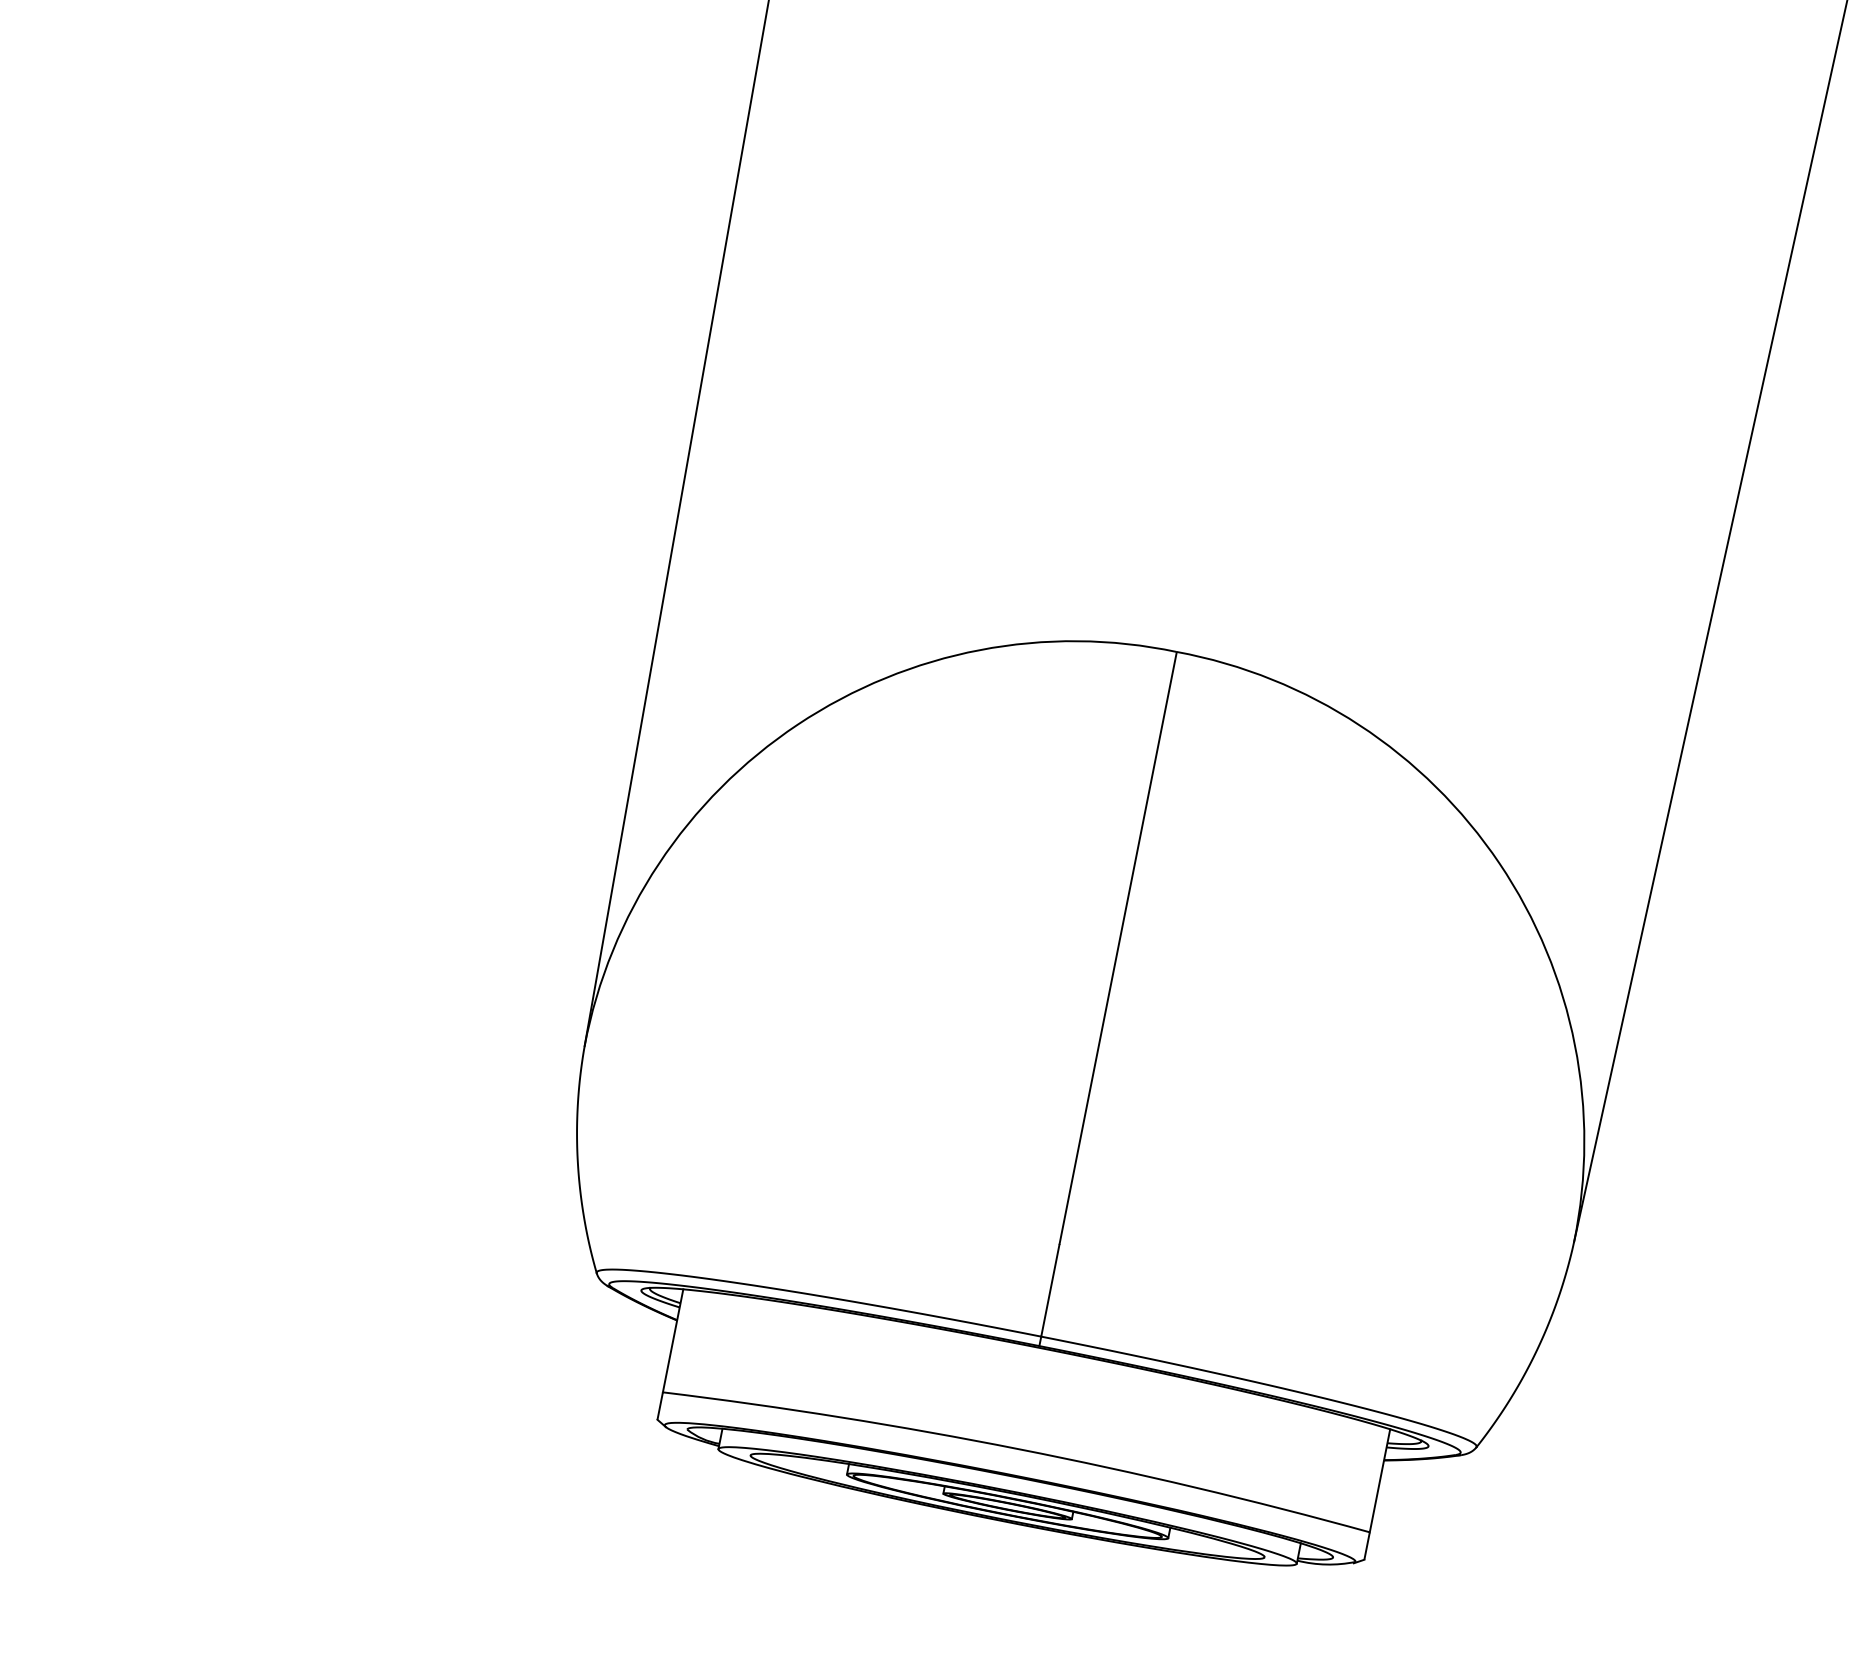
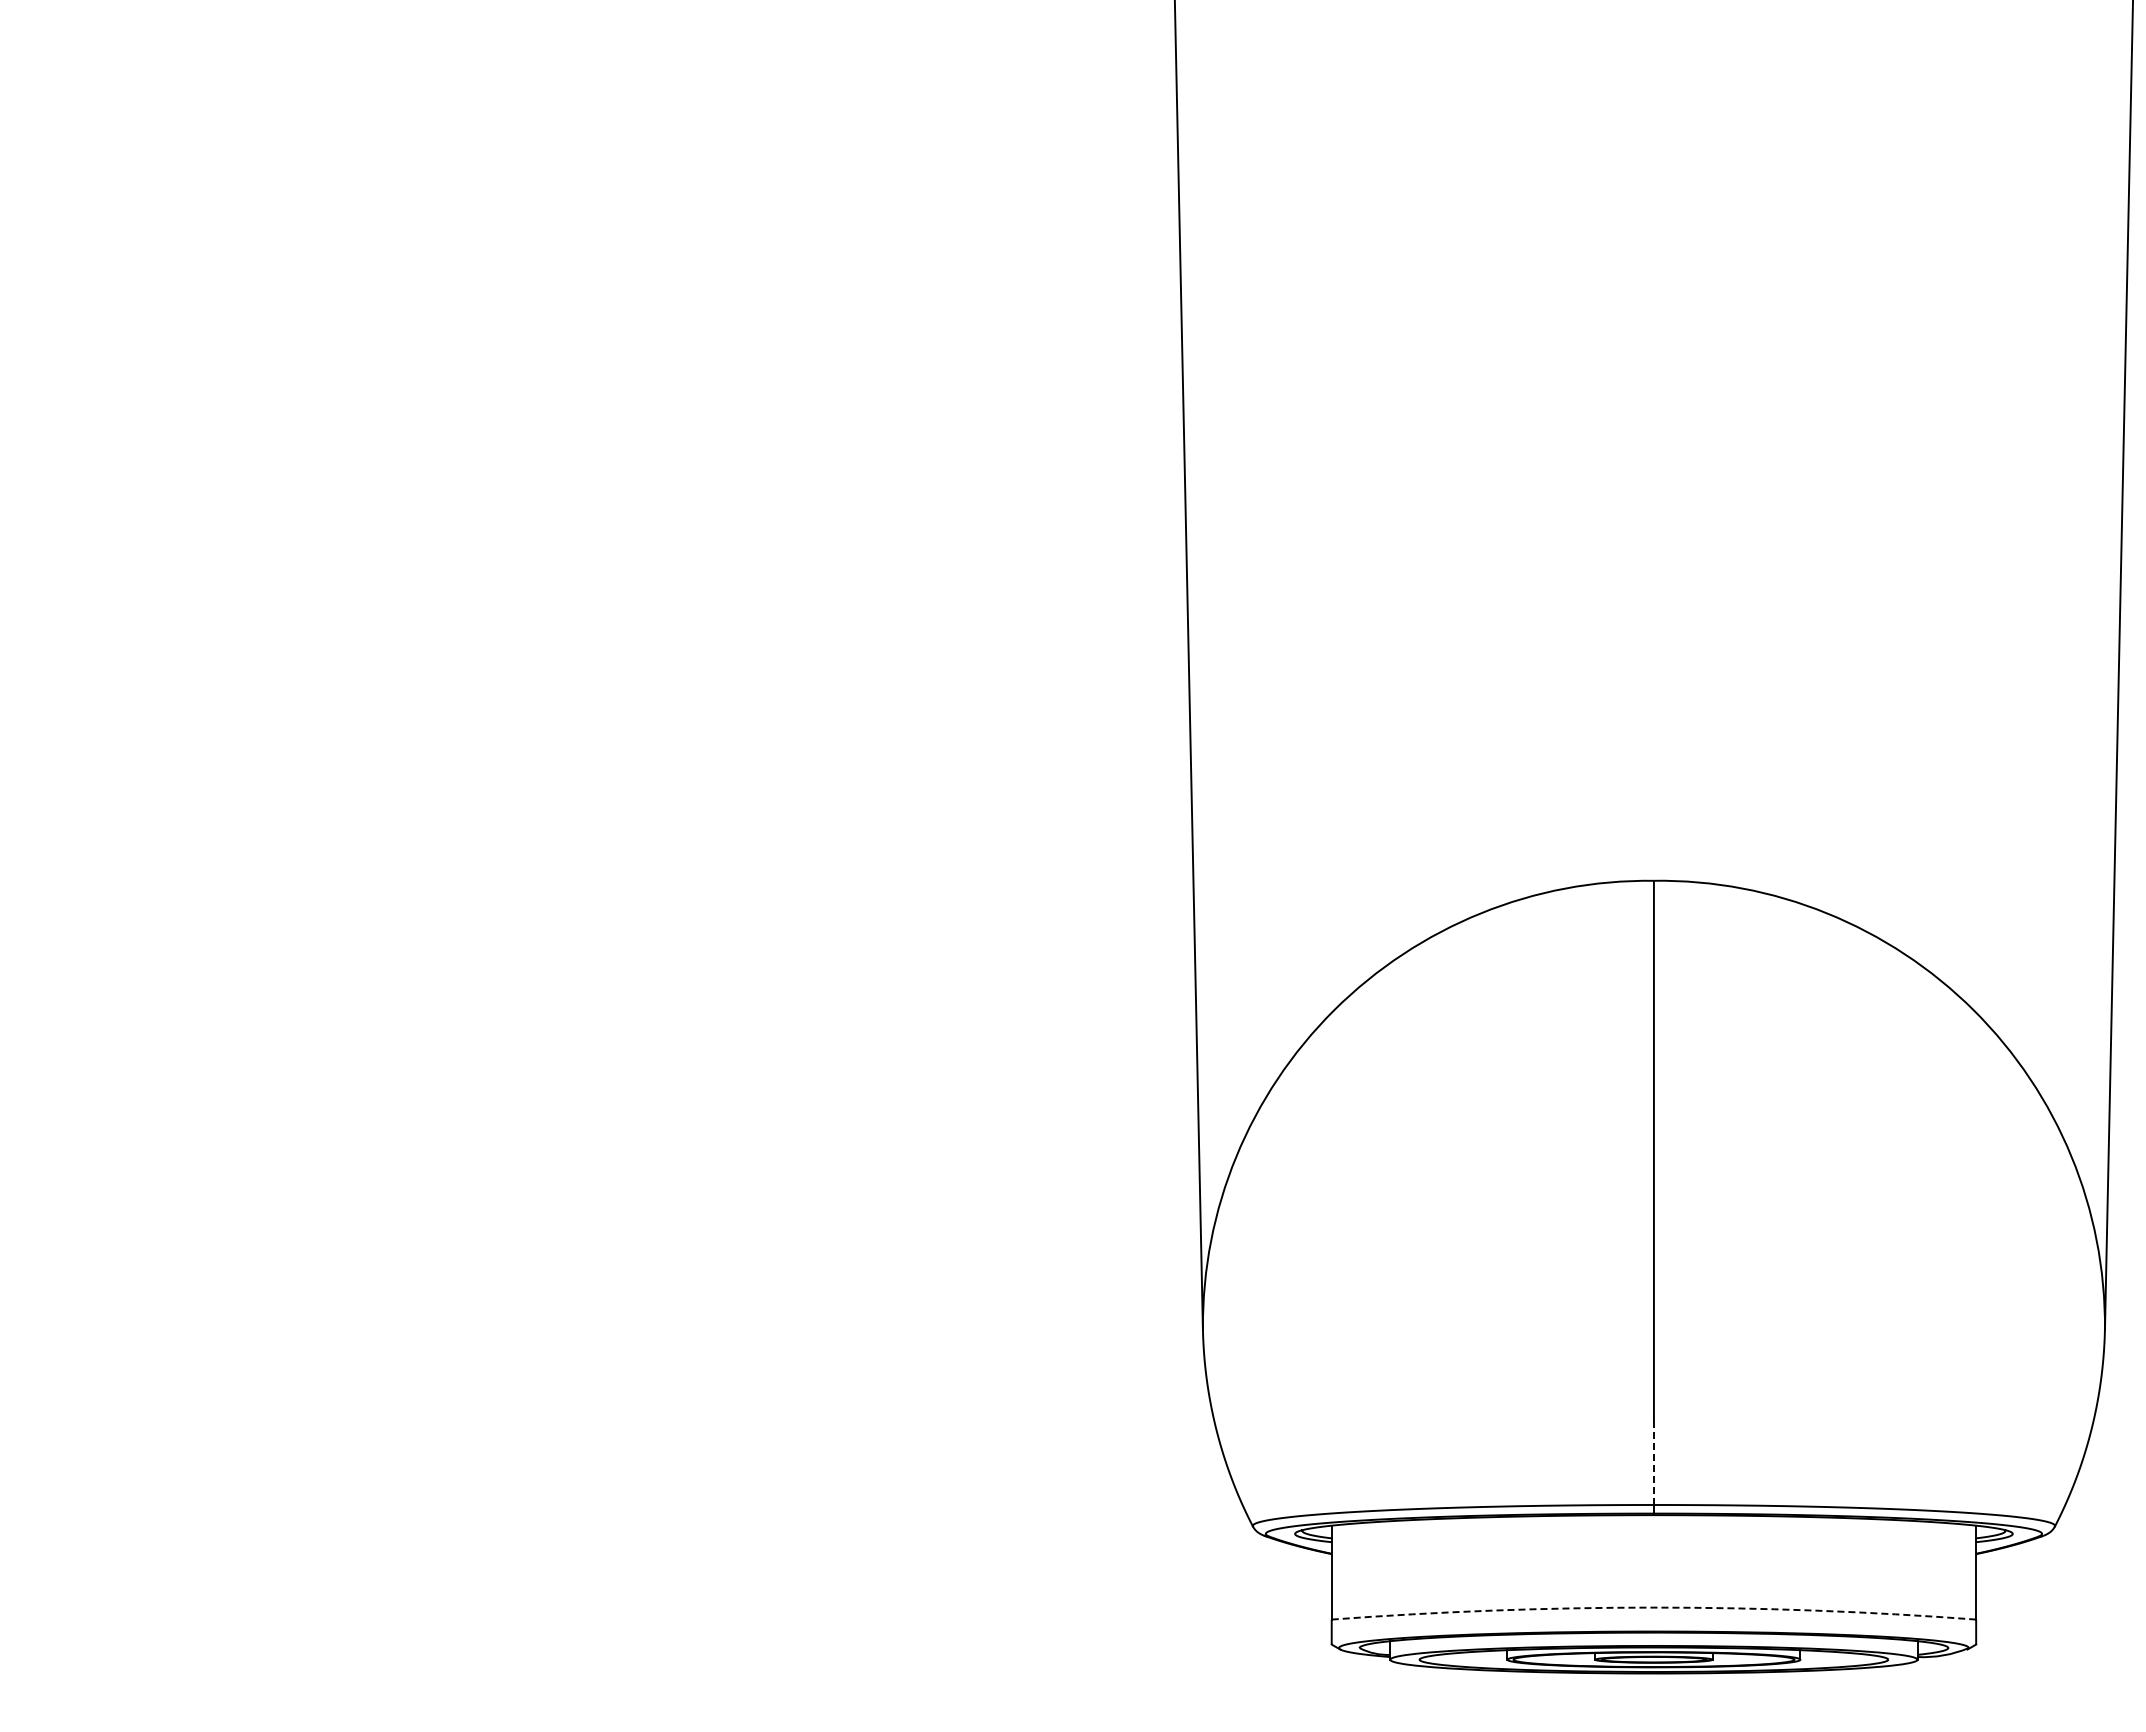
line: (1049, 1291) -> (1653, 1463), solid -> dashed
arc: (1018, 1448) -> (1653, 1607), solid -> dashed

